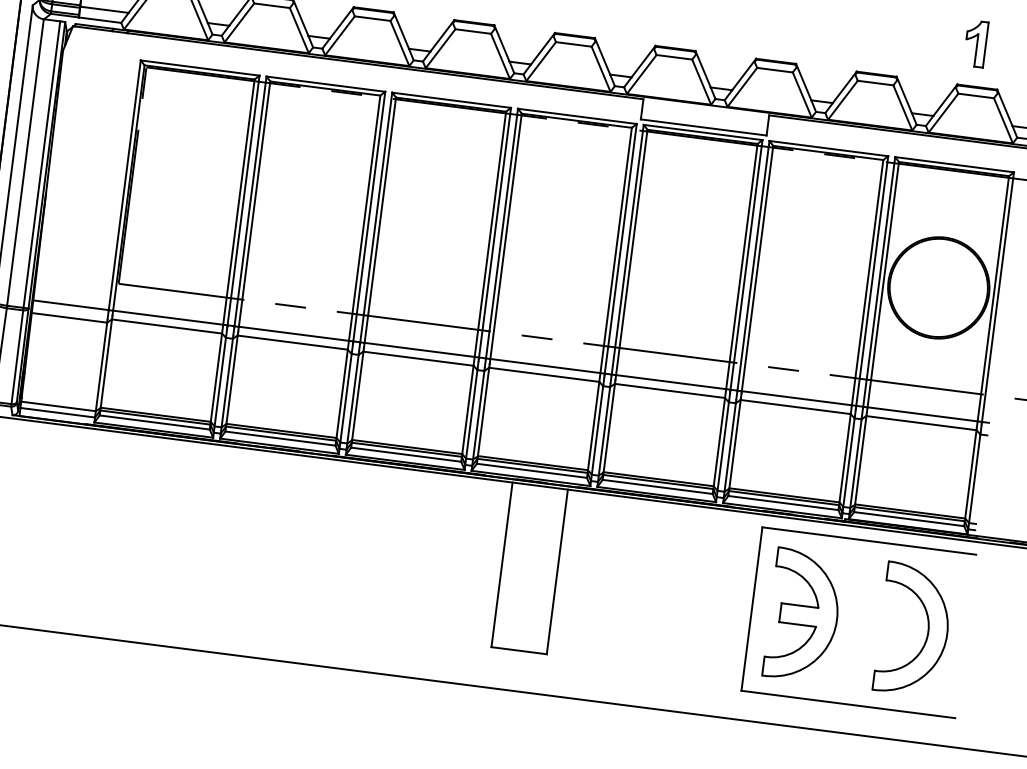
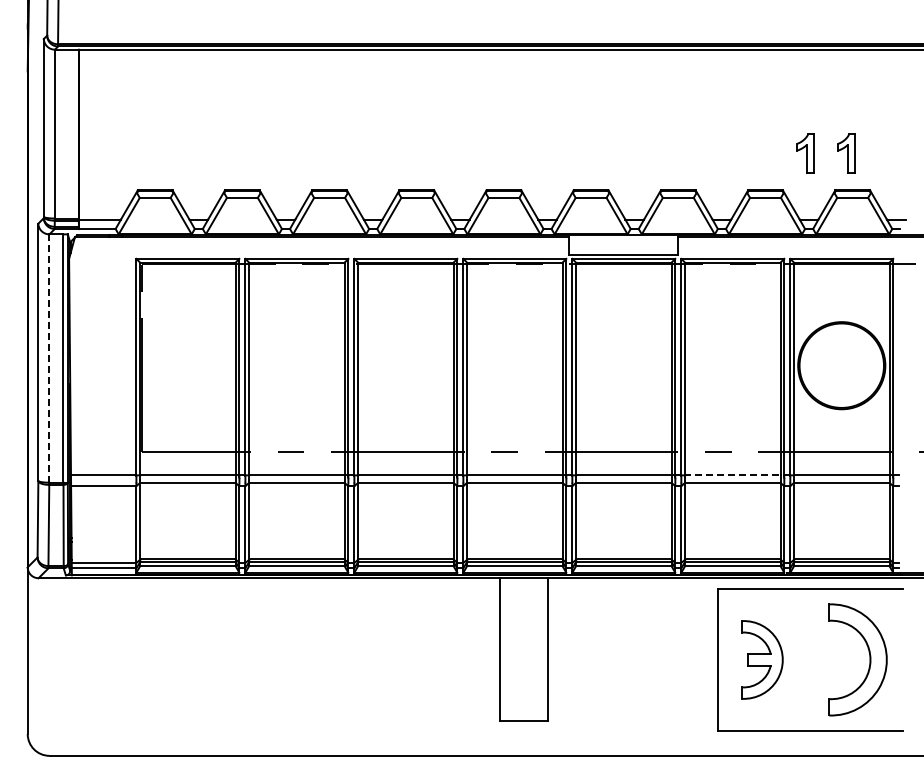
part: (928, 37) -> (805, 153), added
line: (25, 163) -> (49, 359), solid -> dashed
line: (802, 399) -> (737, 475), solid -> dashed
part: (803, 615) -> (762, 659), size x0.7

